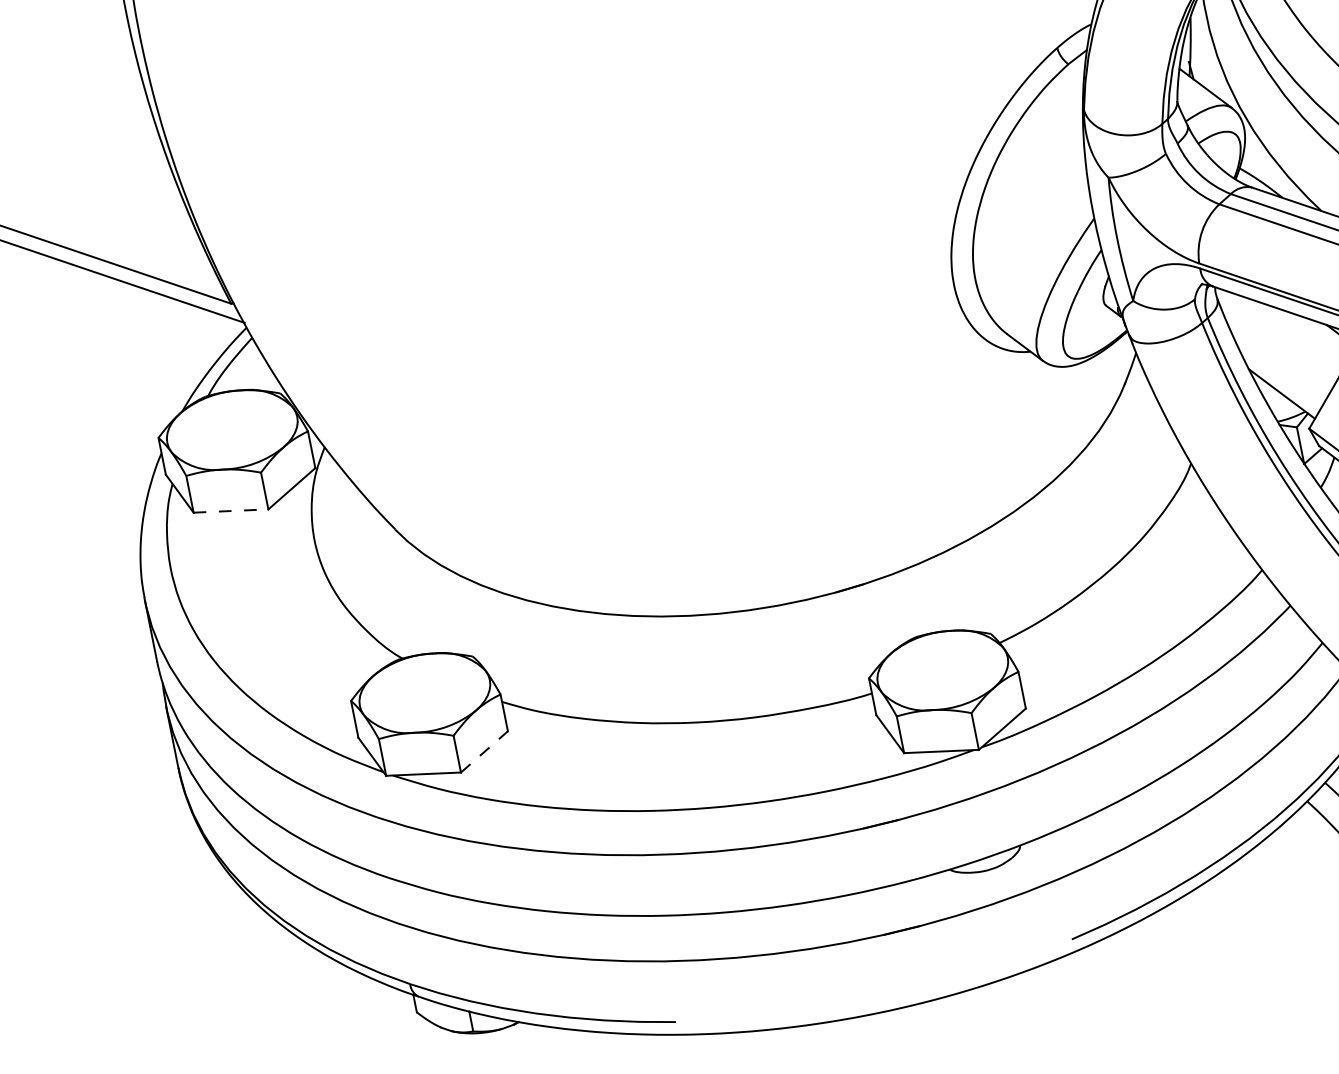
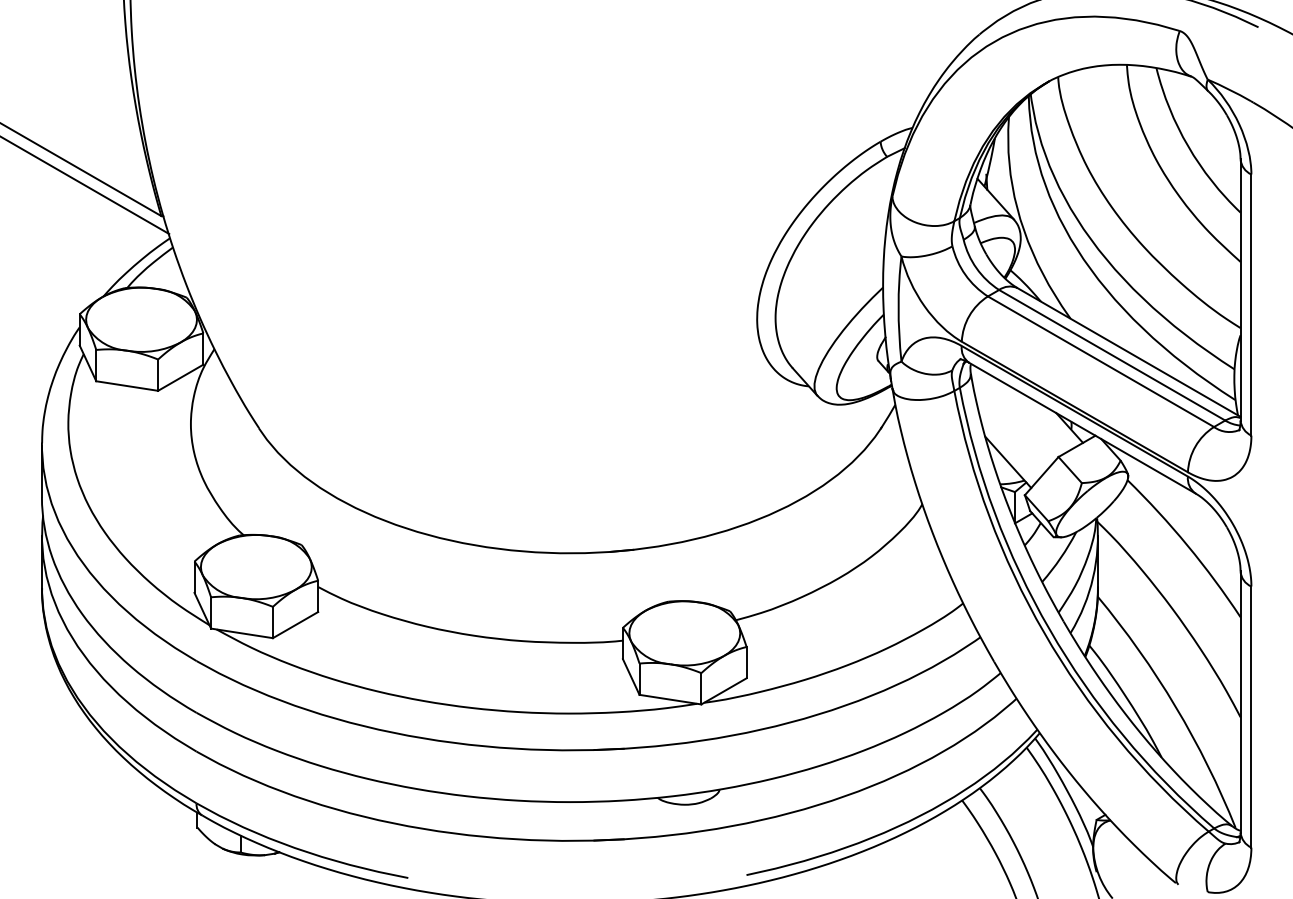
line: (231, 511) -> (127, 386), dashed -> solid
line: (484, 751) -> (295, 624), dashed -> solid

